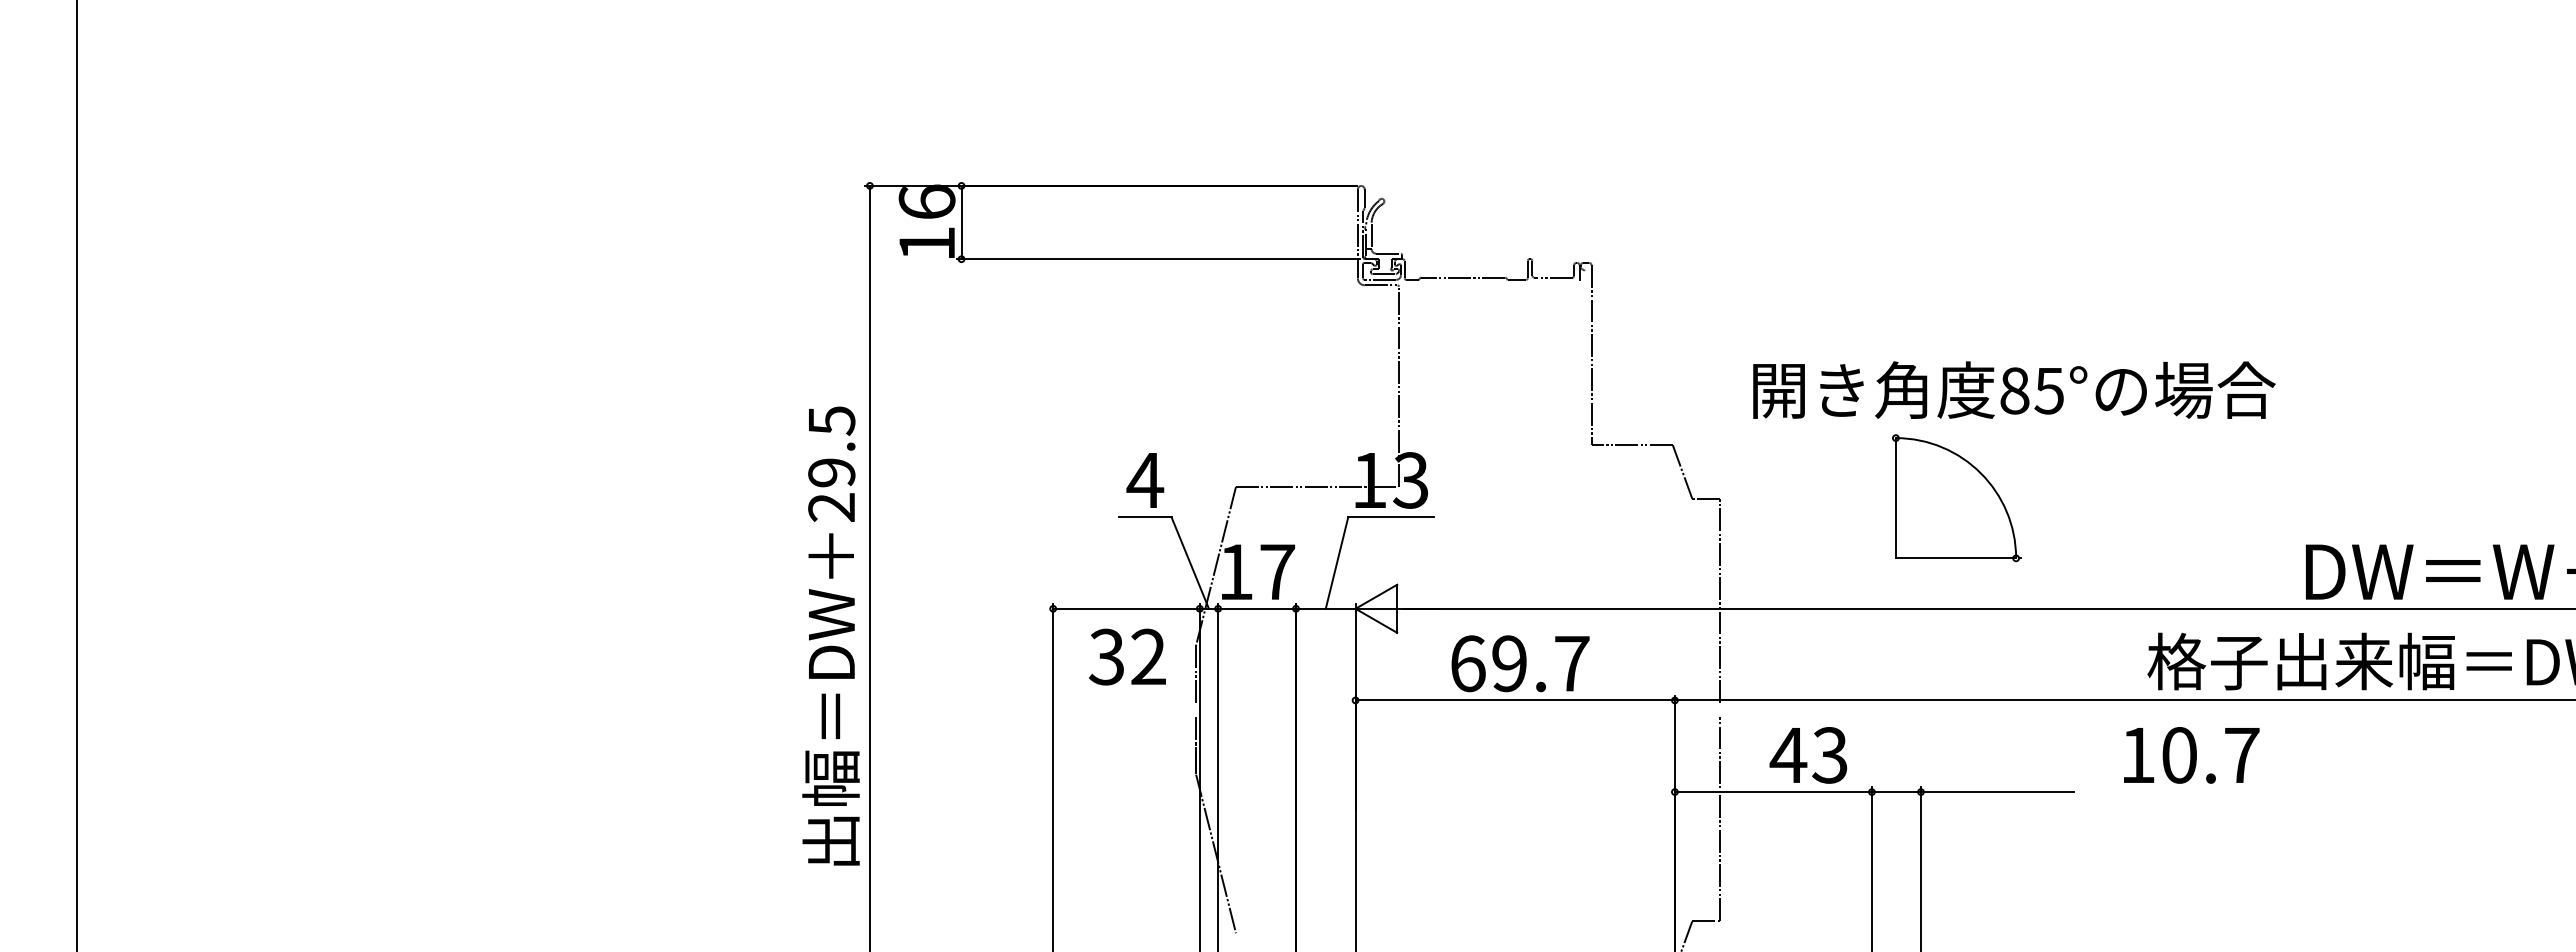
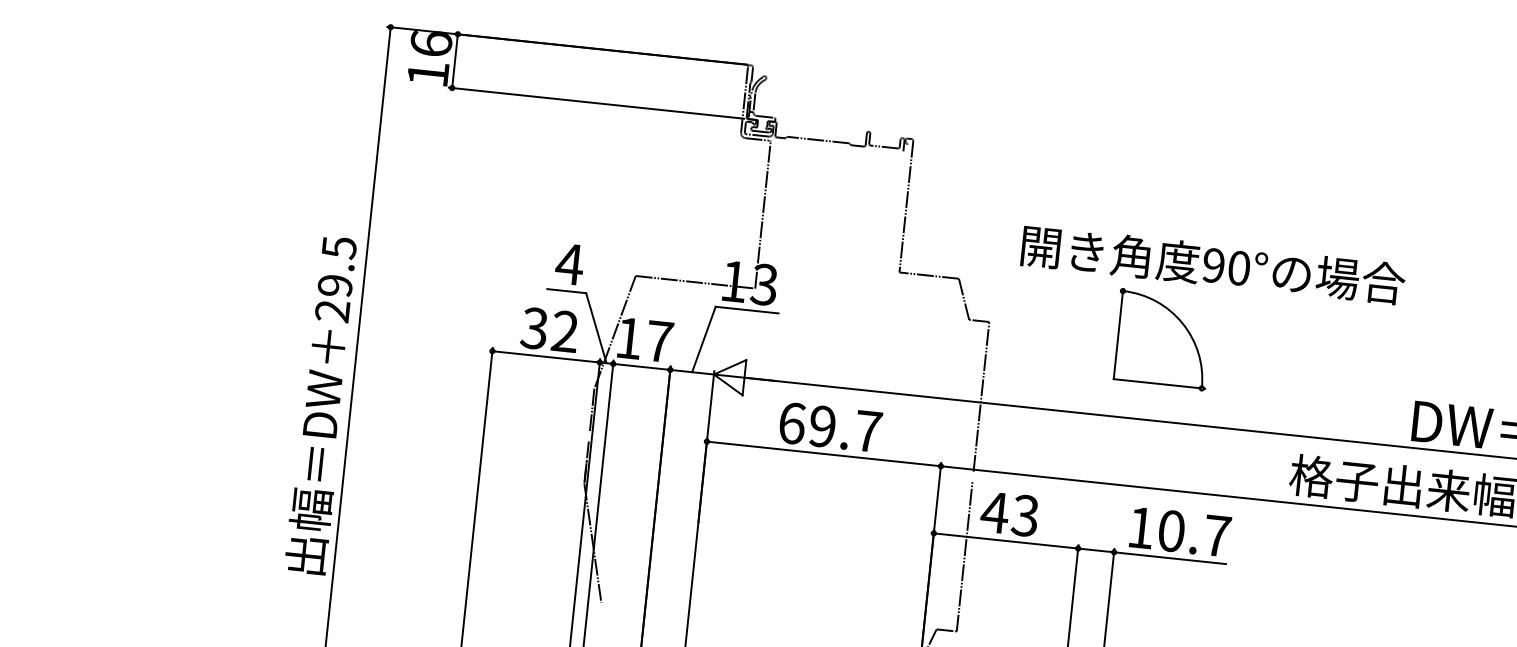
text: (2031, 390) -> (1226, 266), 85° -> 90°
text: (830, 635) -> (321, 404), moved
text: (1127, 656) -> (549, 329), moved
text: (1808, 755) -> (1009, 514), moved
text: (2191, 755) -> (1180, 532), moved

